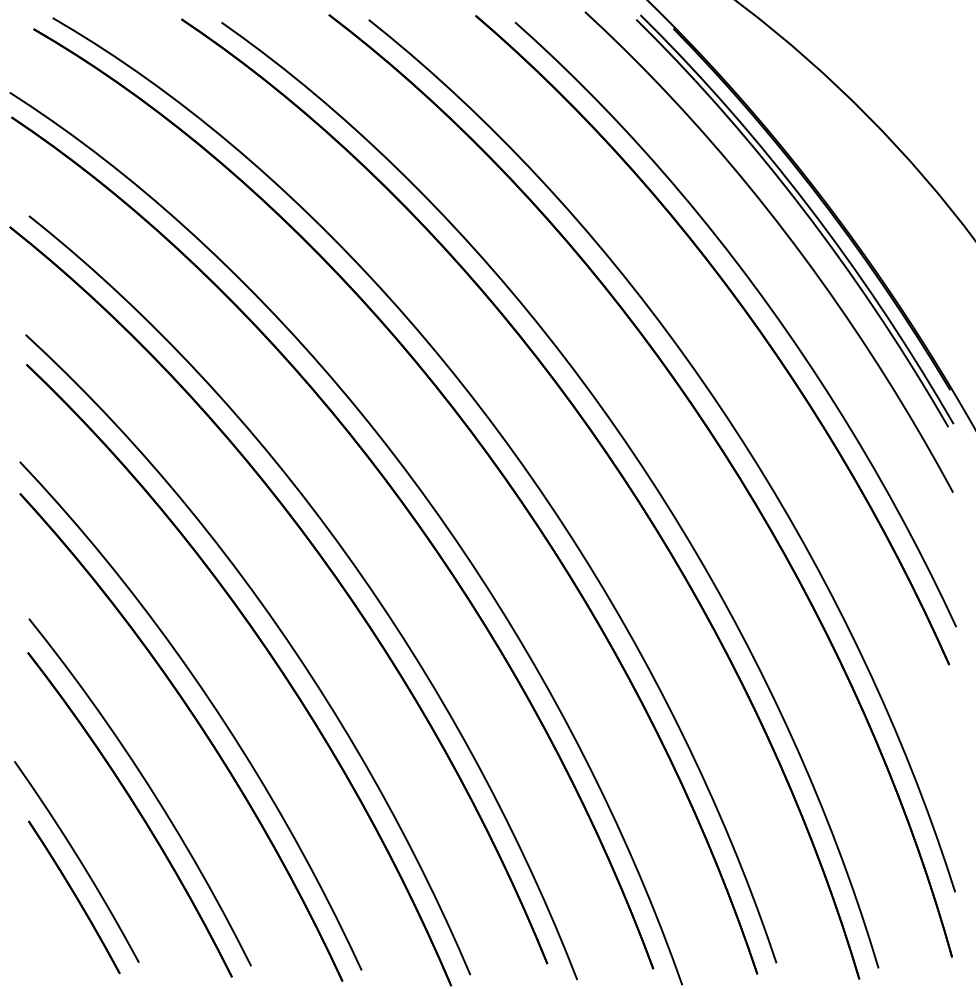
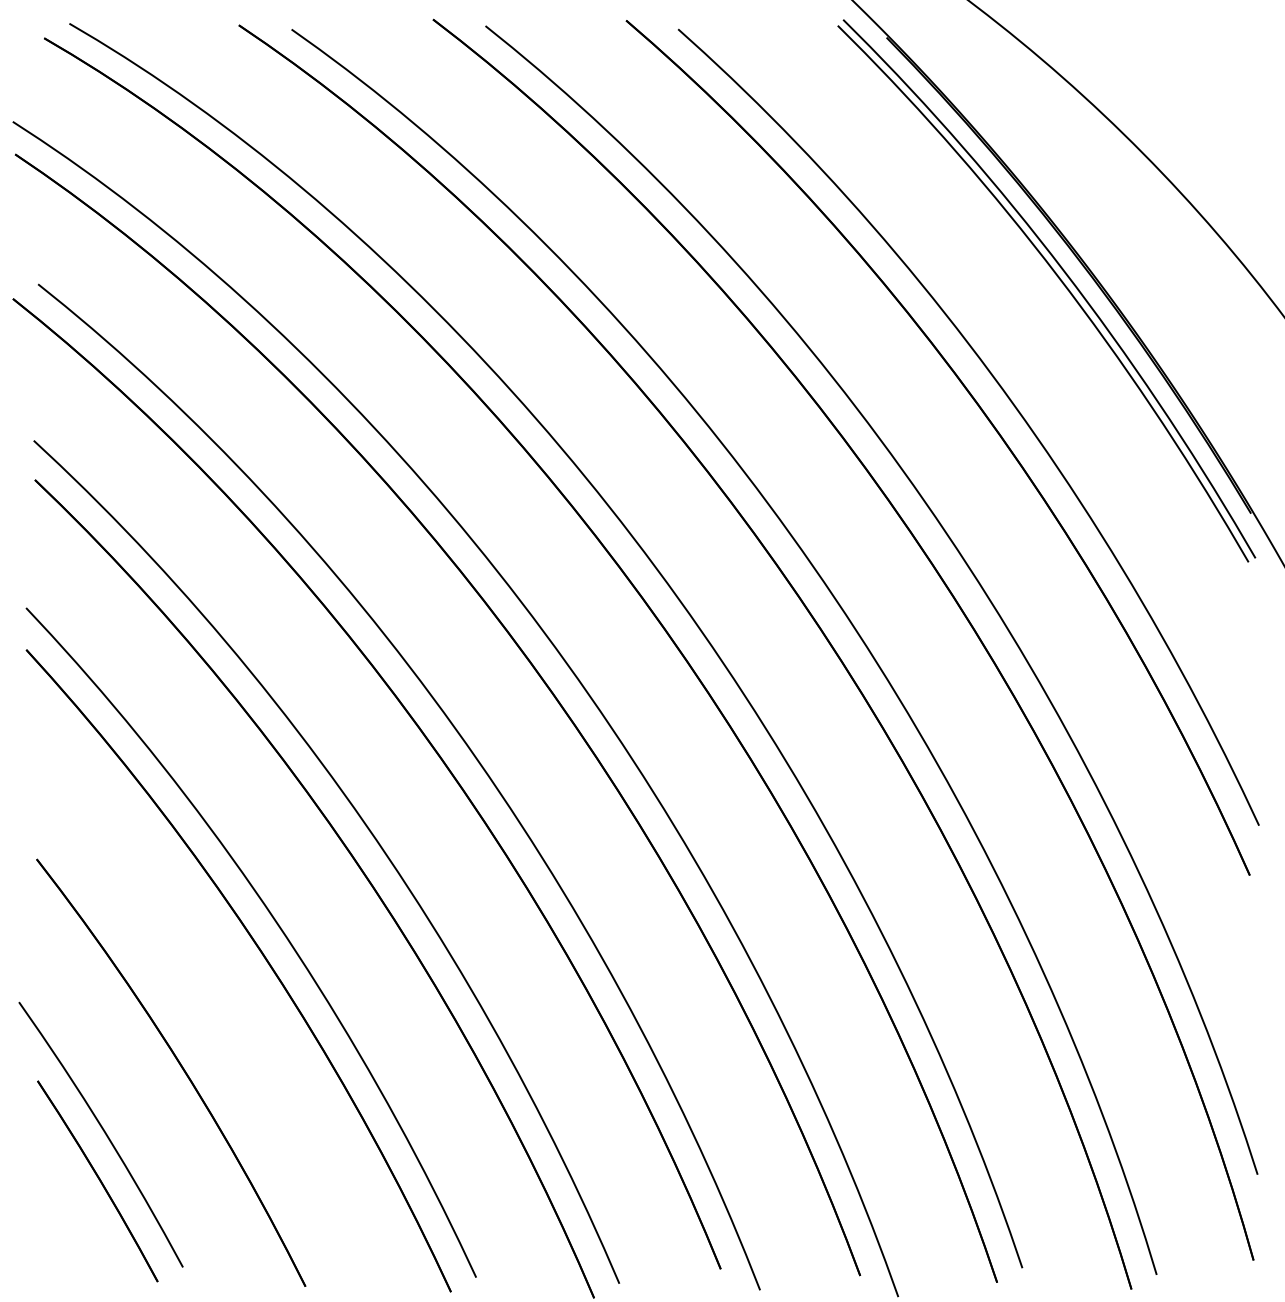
curve: (788, 238) -> (1038, 313), removed
curve: (148, 787) -> (195, 1036), removed

